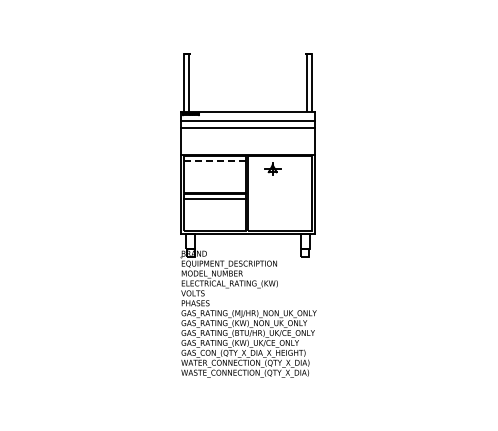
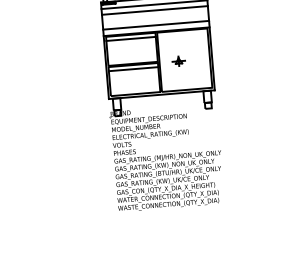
line: (247, 146) -> (155, 25), added
line: (215, 161) -> (131, 39), dashed -> solid
part: (272, 168) -> (178, 60), moved

